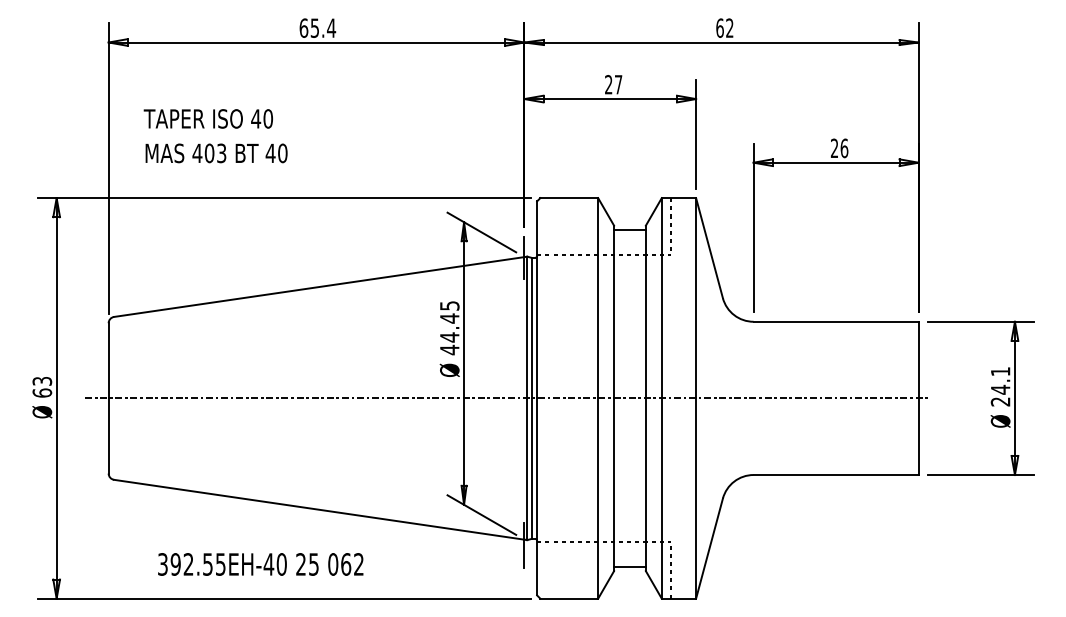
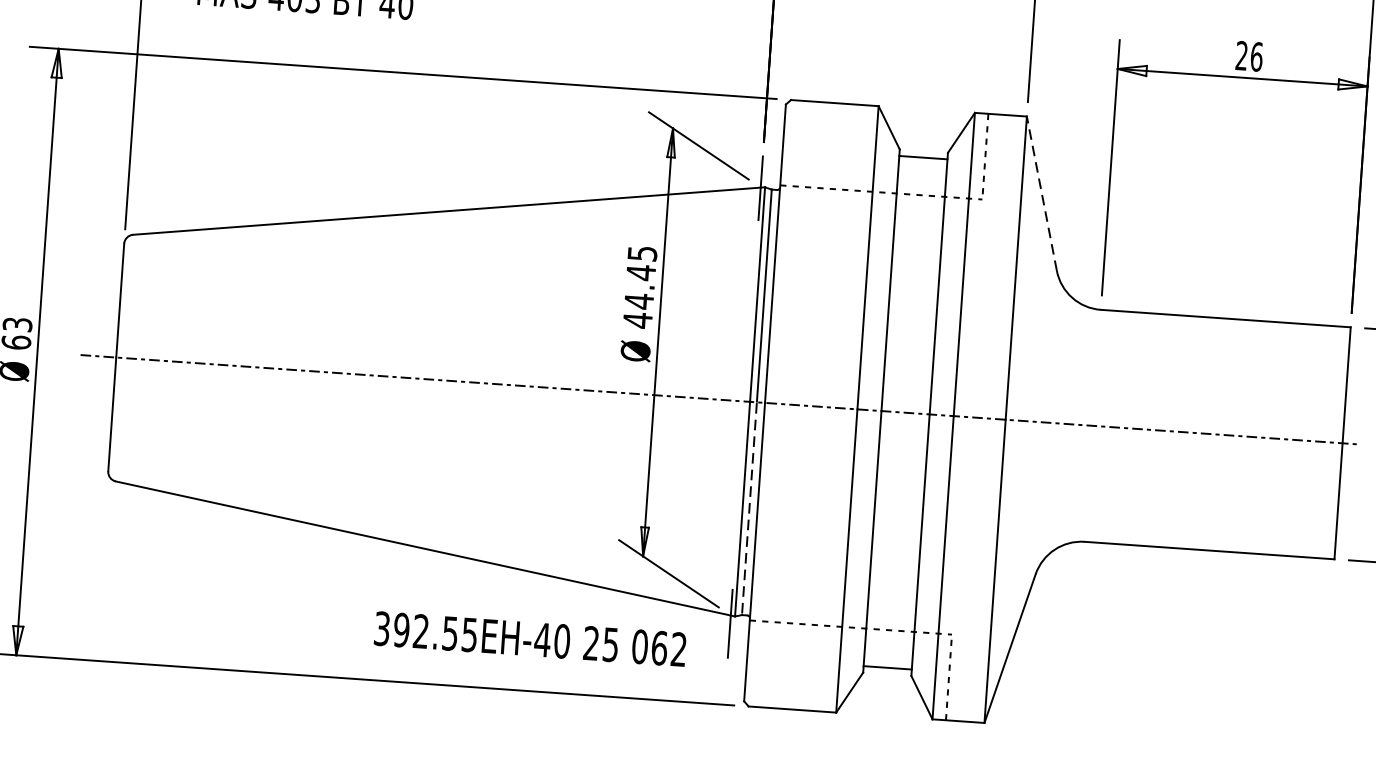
line: (709, 248) -> (1041, 194), solid -> dashed
line: (531, 469) -> (748, 509), solid -> dashed
text: (260, 564) -> (529, 639), moved

